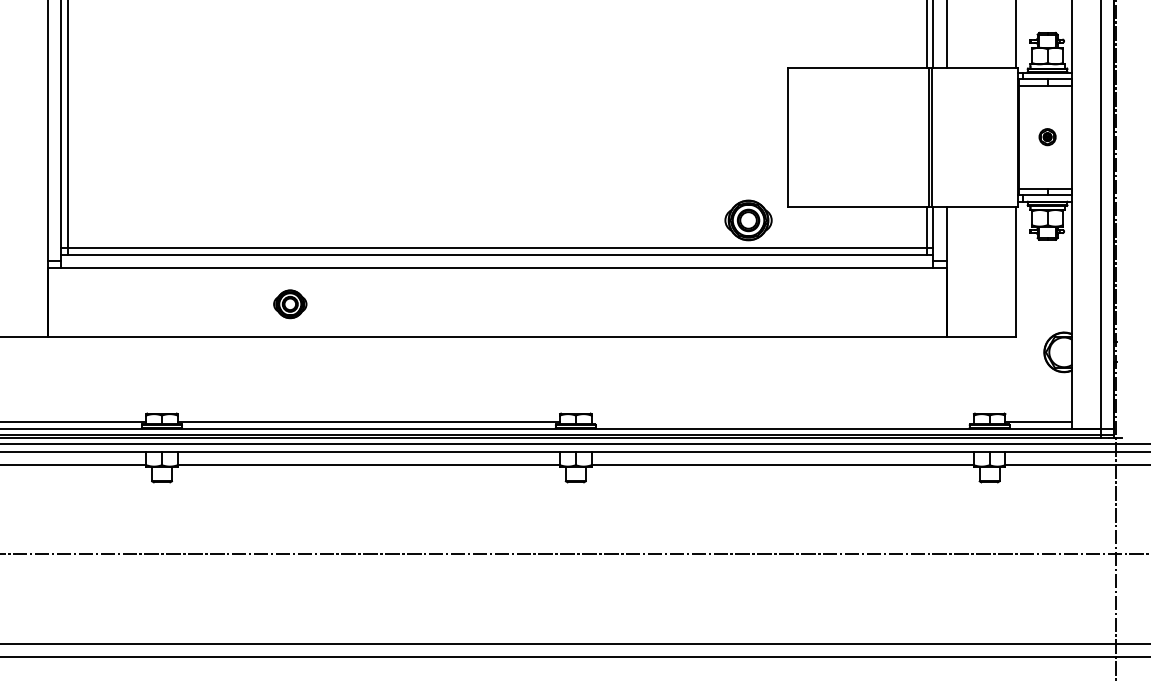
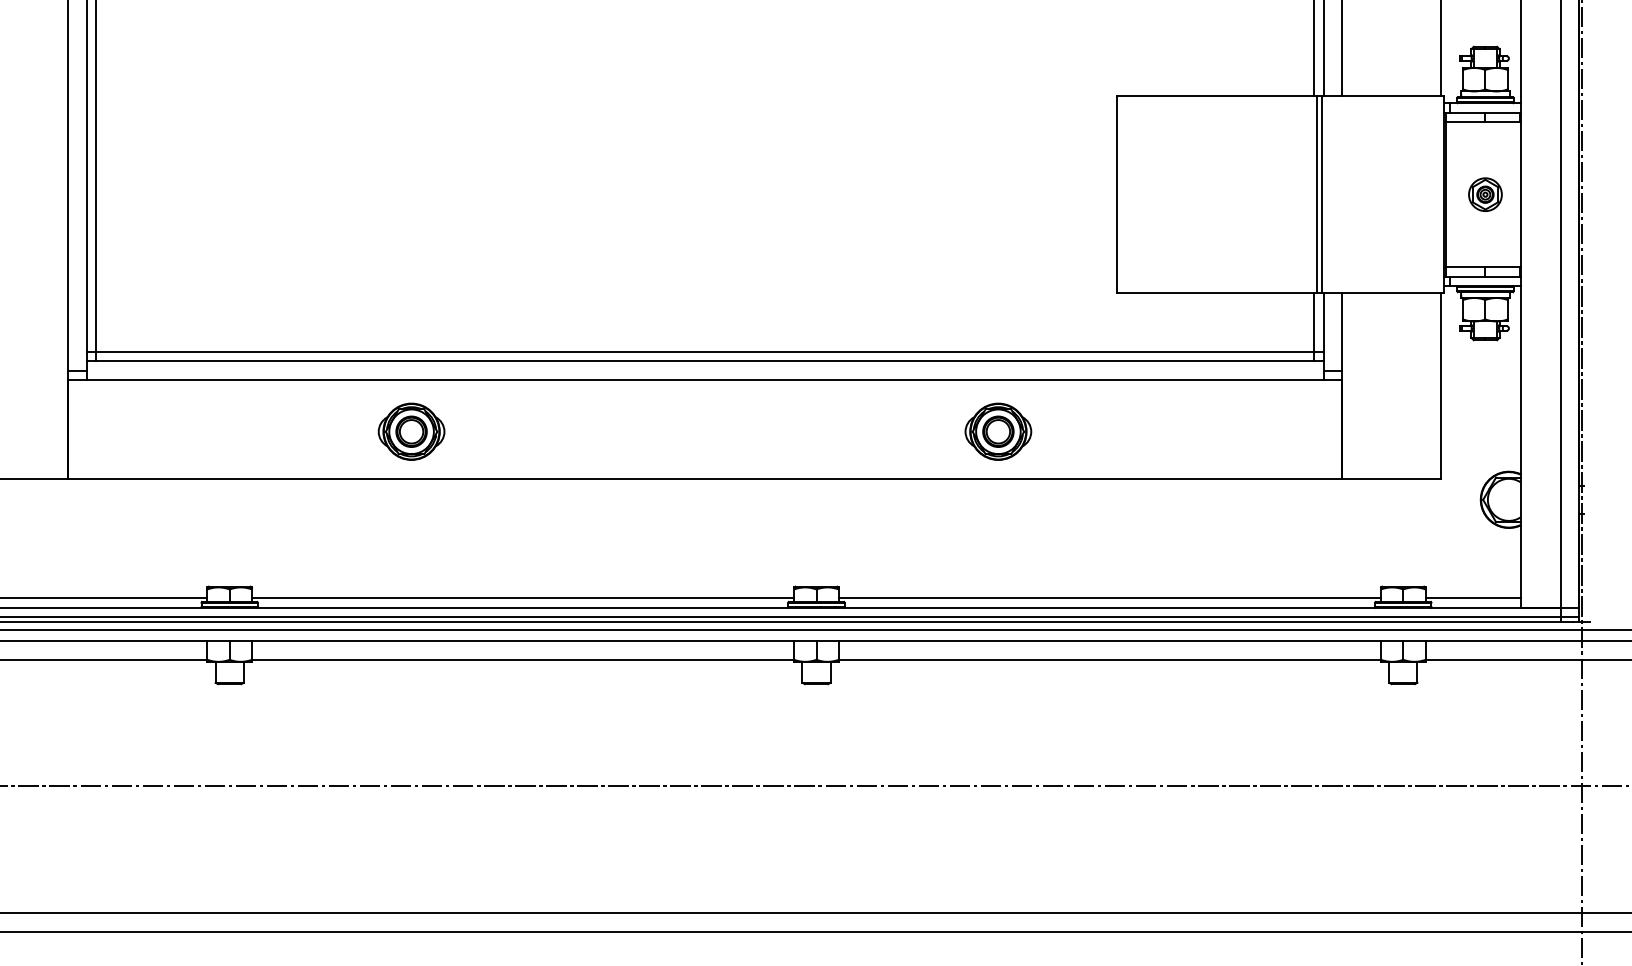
part: (1047, 137) -> (1485, 194), size x1.43
part: (748, 220) -> (998, 431), moved
part: (290, 304) -> (411, 431), size x1.43
line: (782, 421) -> (1109, 598), added

